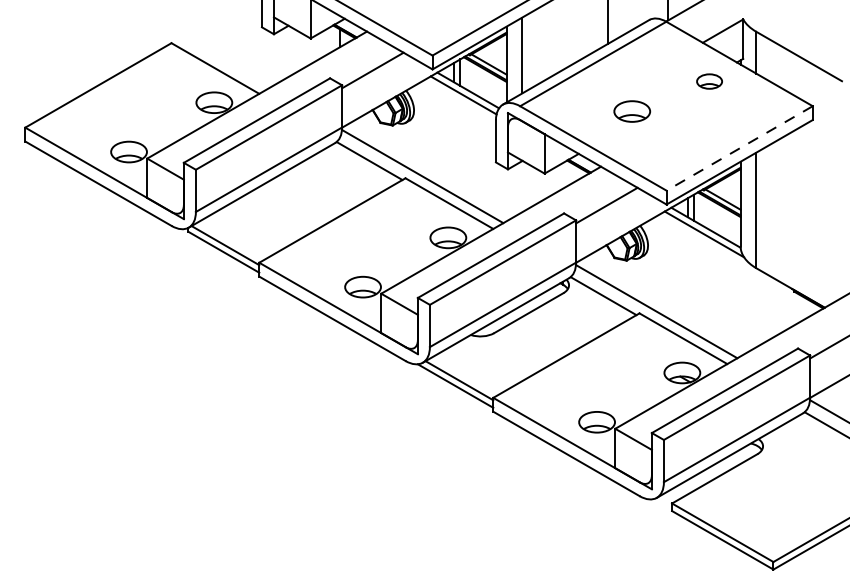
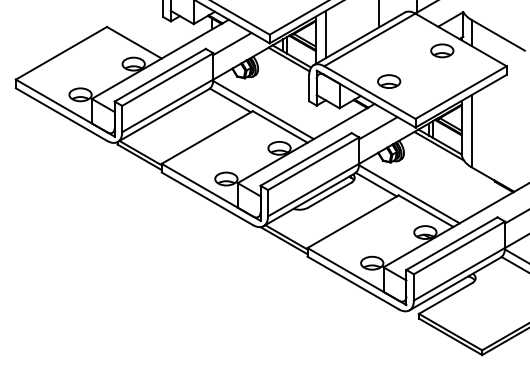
part: (709, 80) -> (442, 50), size x1.43
part: (632, 111) -> (389, 81), moved
line: (740, 148) -> (461, 92), dashed -> solid

